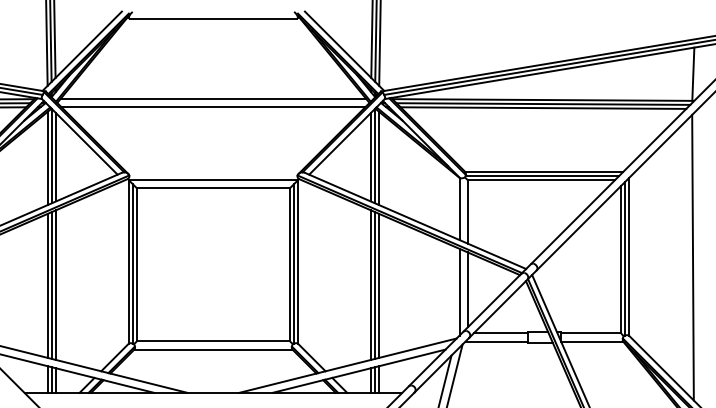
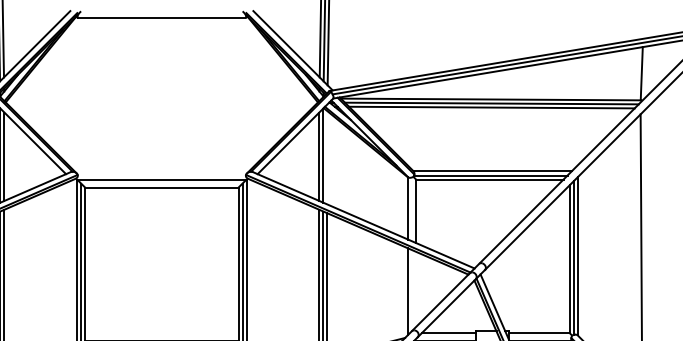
line: (213, 99) -> (161, 98), removed
line: (213, 107) -> (161, 106), removed
line: (378, 157) -> (326, 156), removed
line: (467, 289) -> (415, 288), removed

